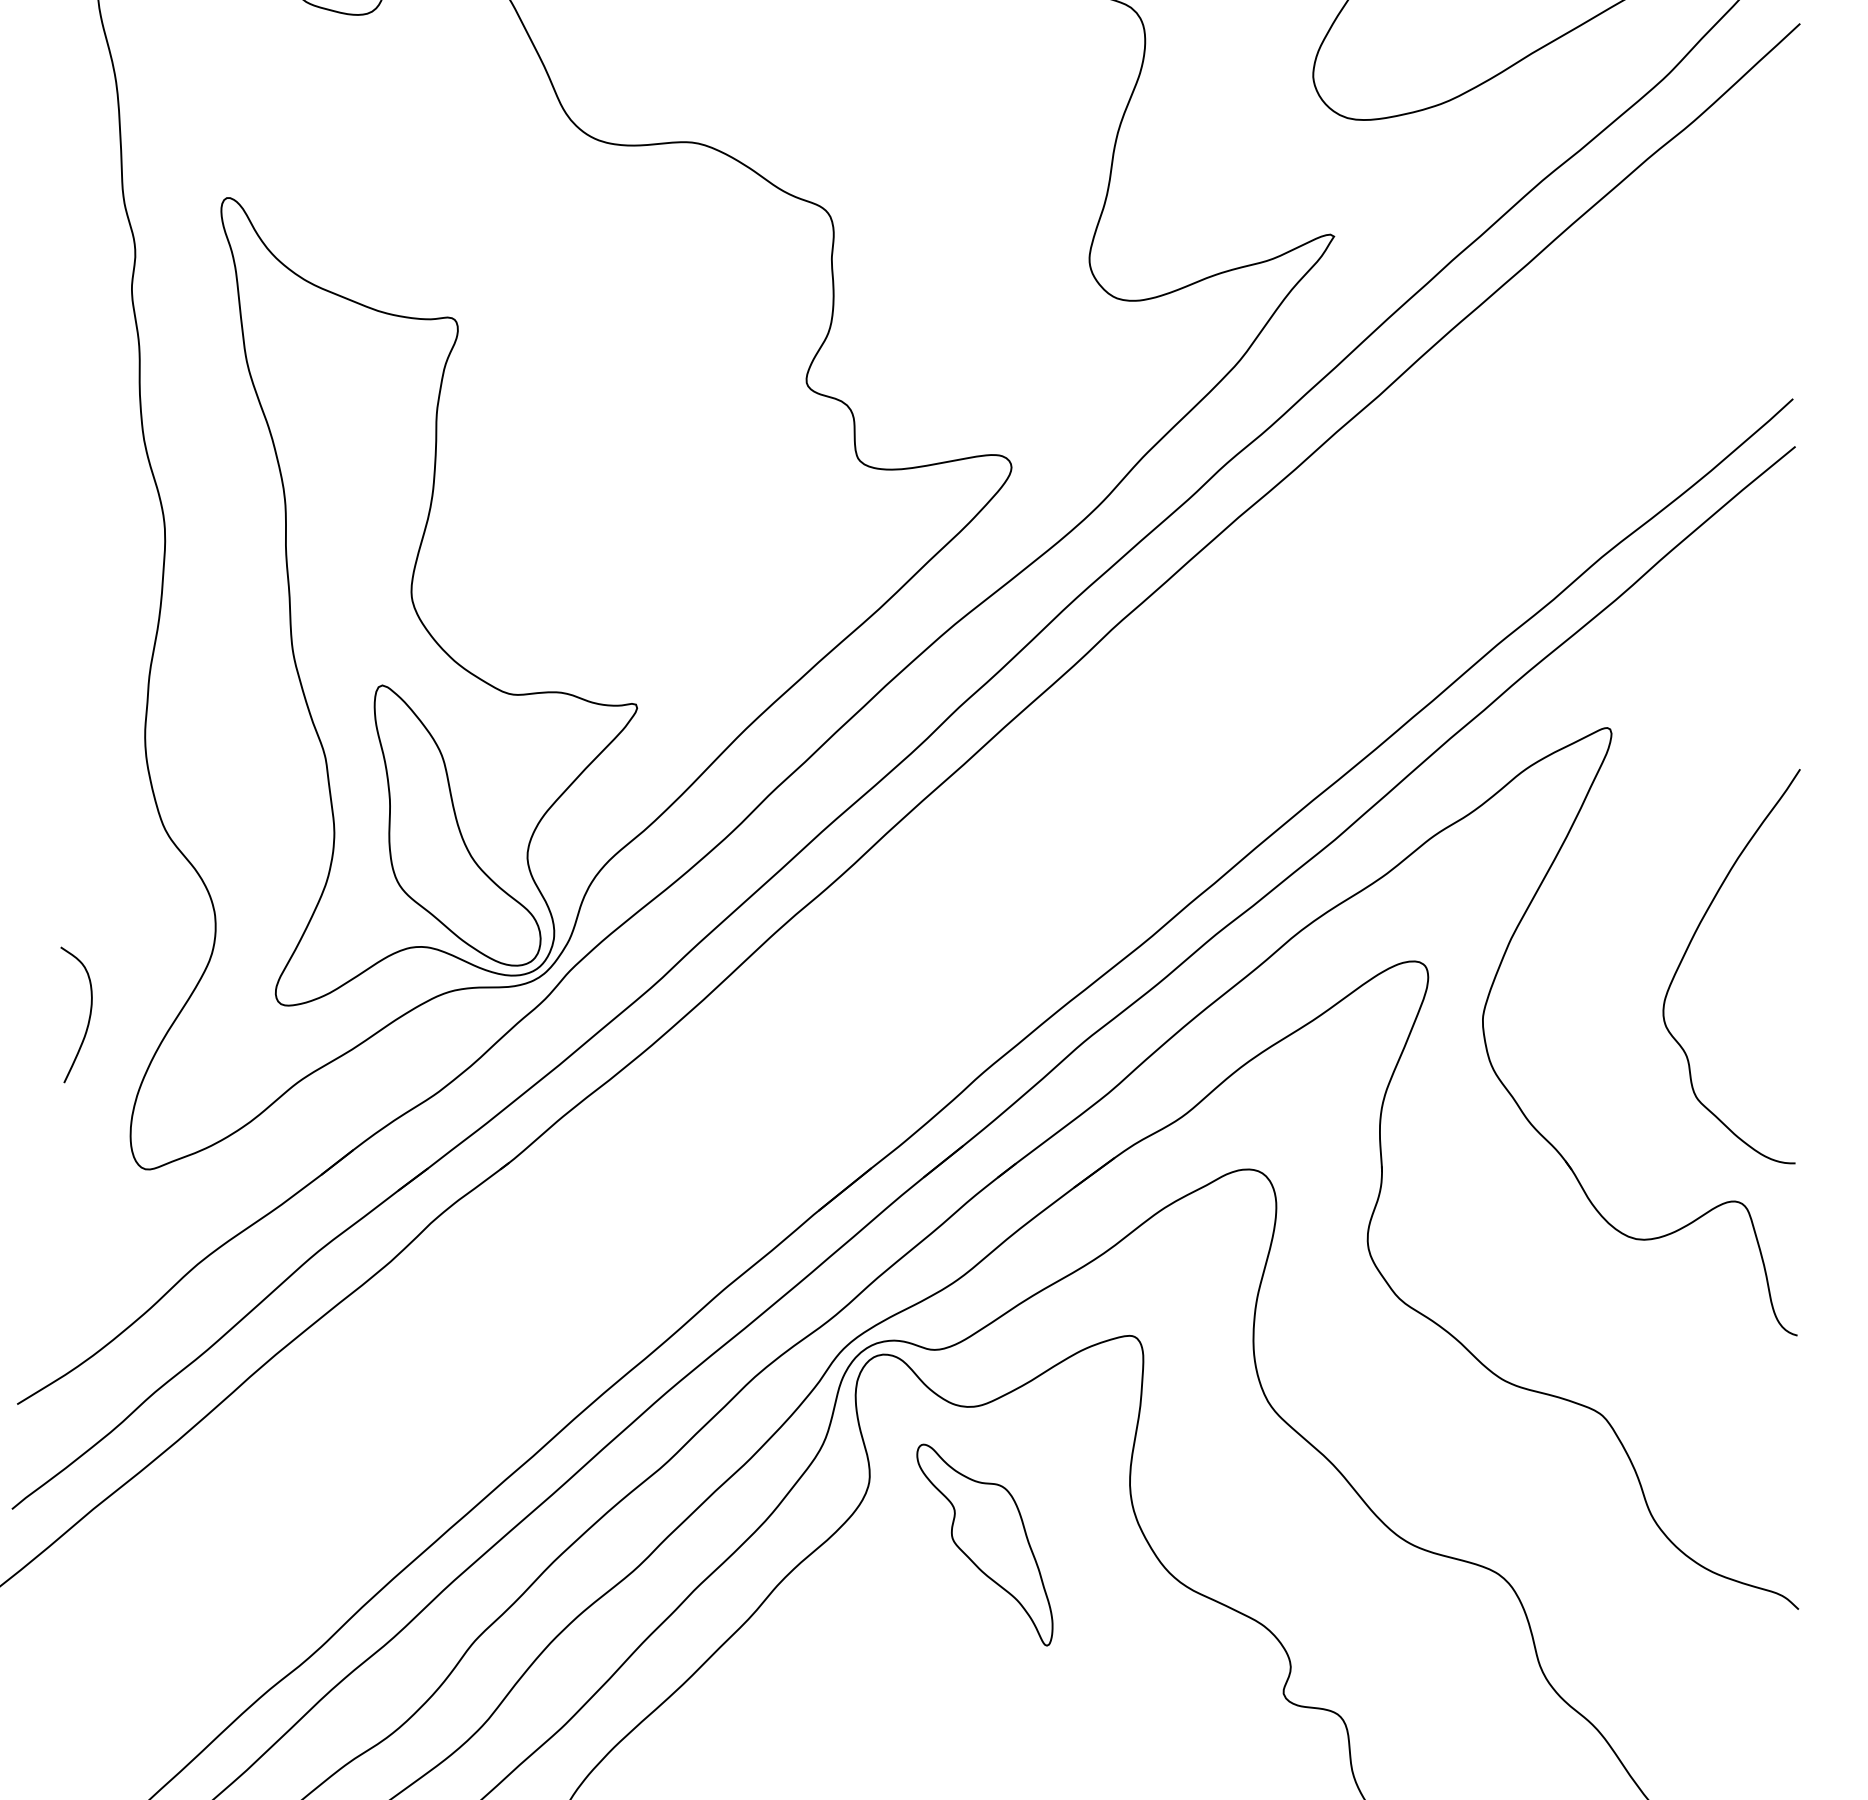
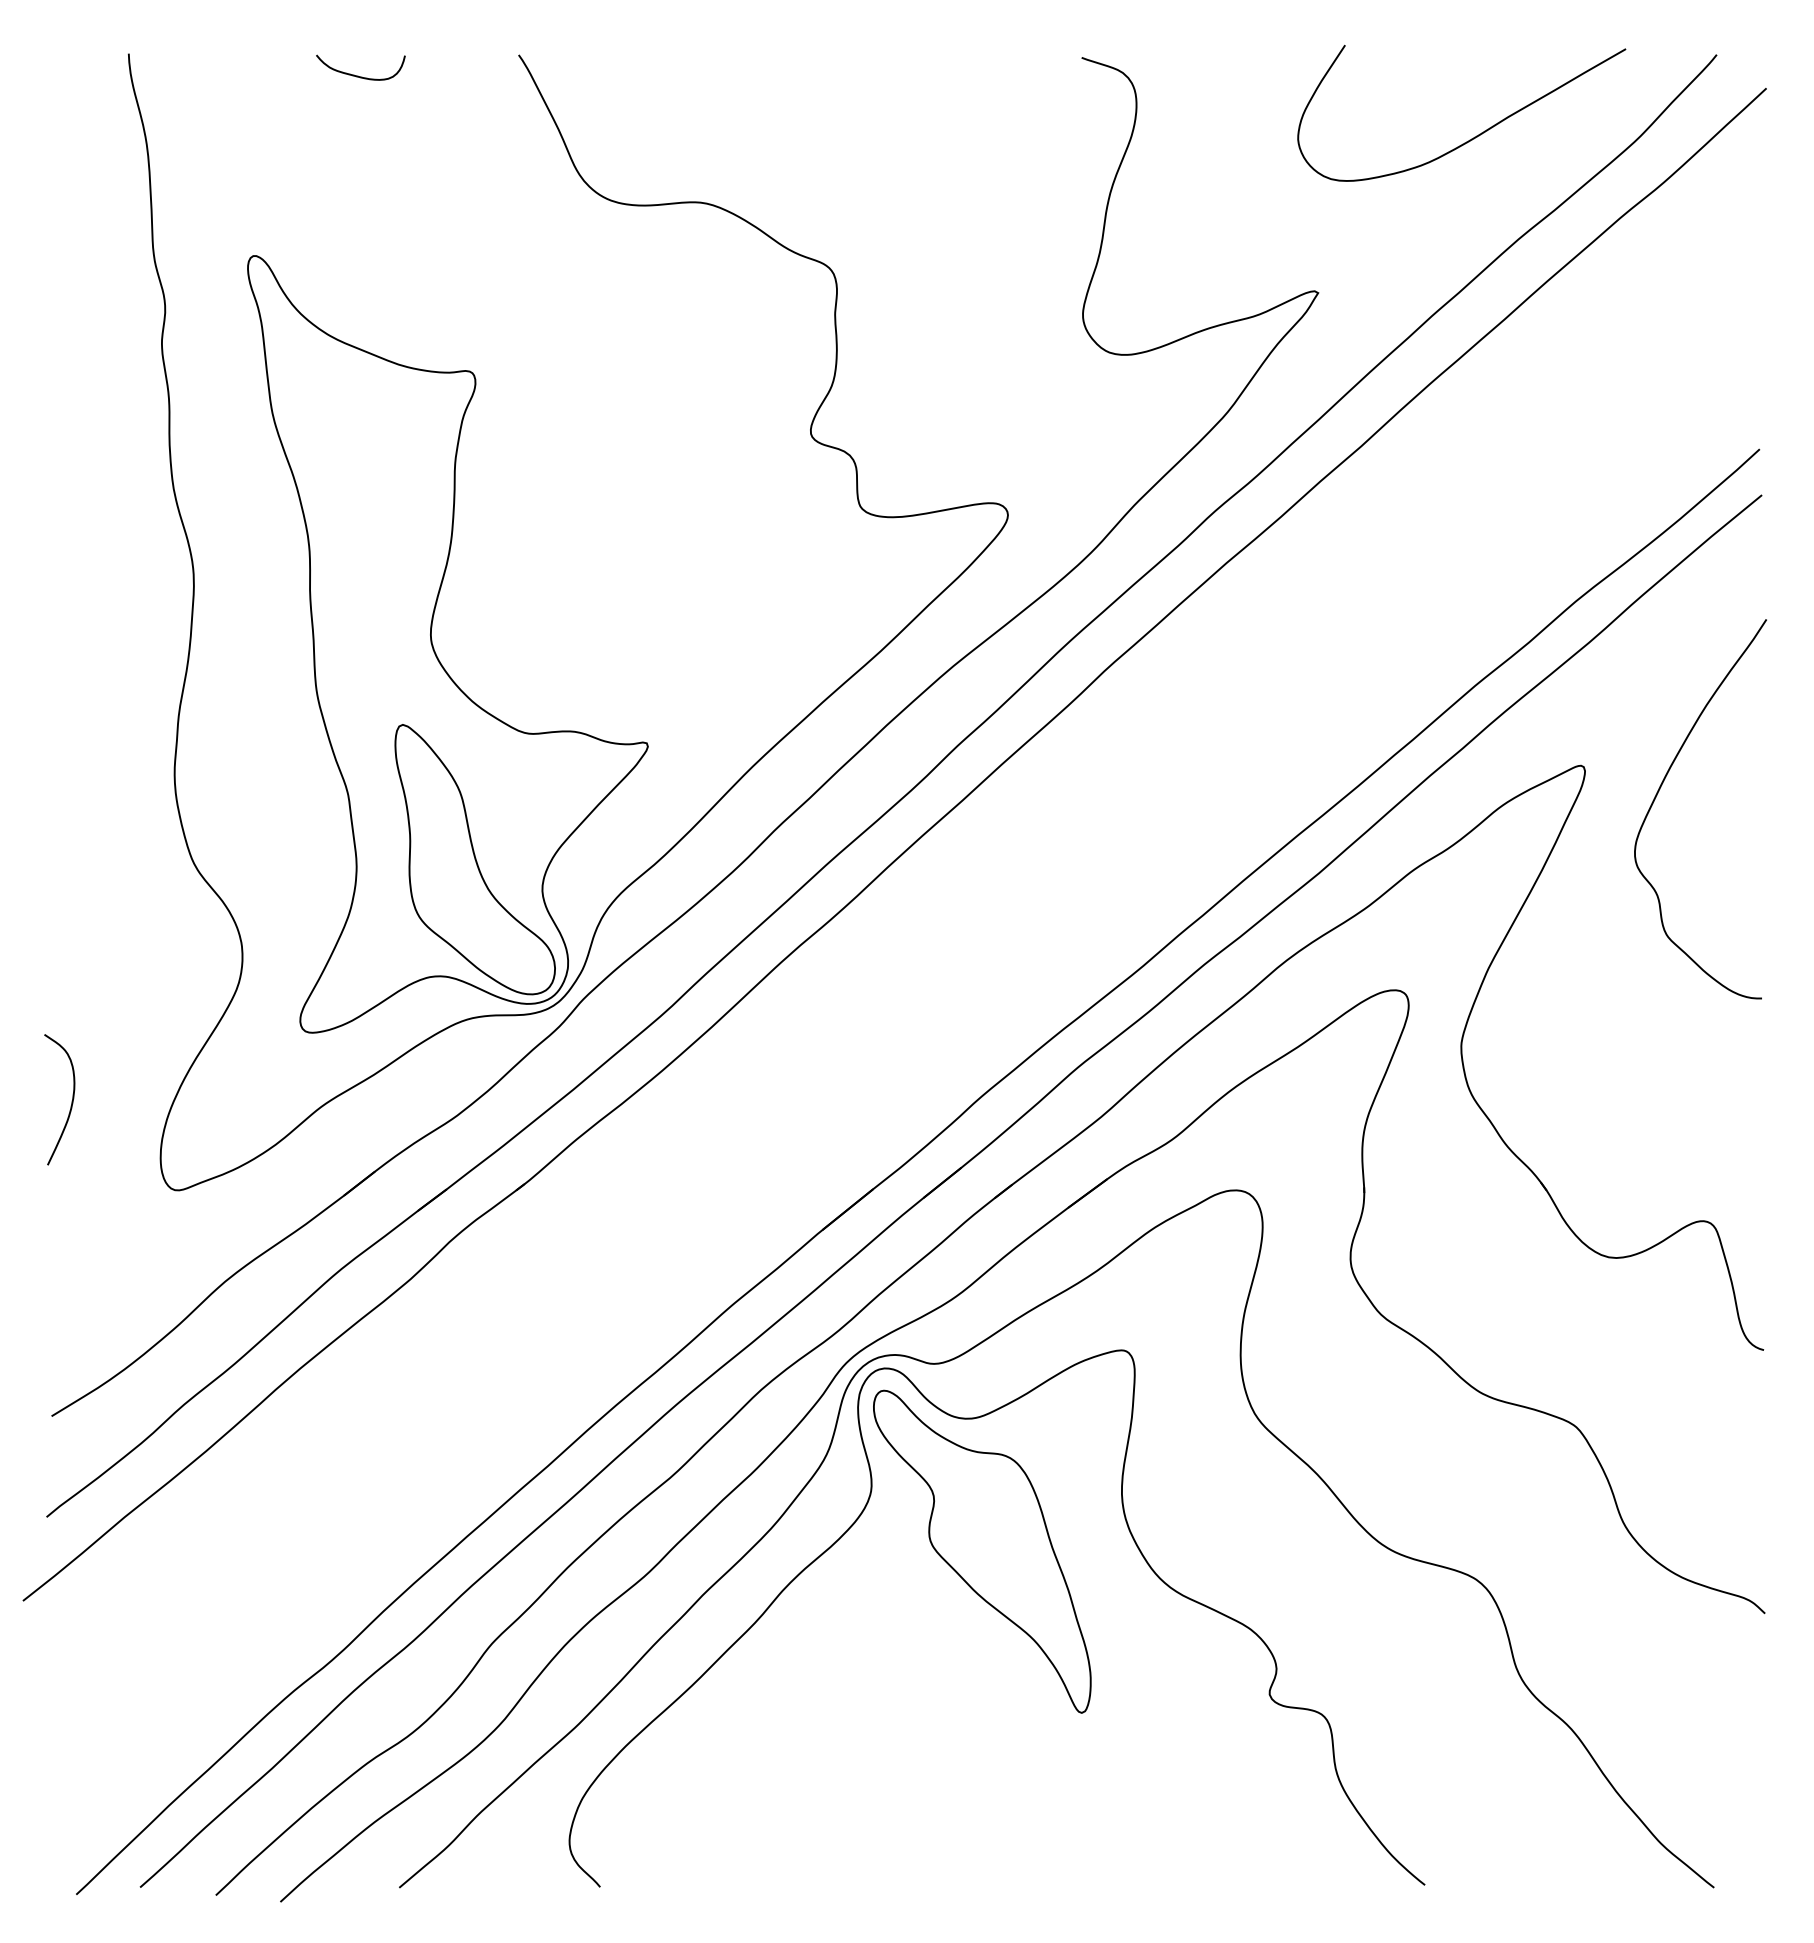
curve: (1689, 946) -> (1660, 789), moved
curve: (88, 1016) -> (71, 1101), moved
part: (985, 1544) -> (982, 1551), size x1.67

